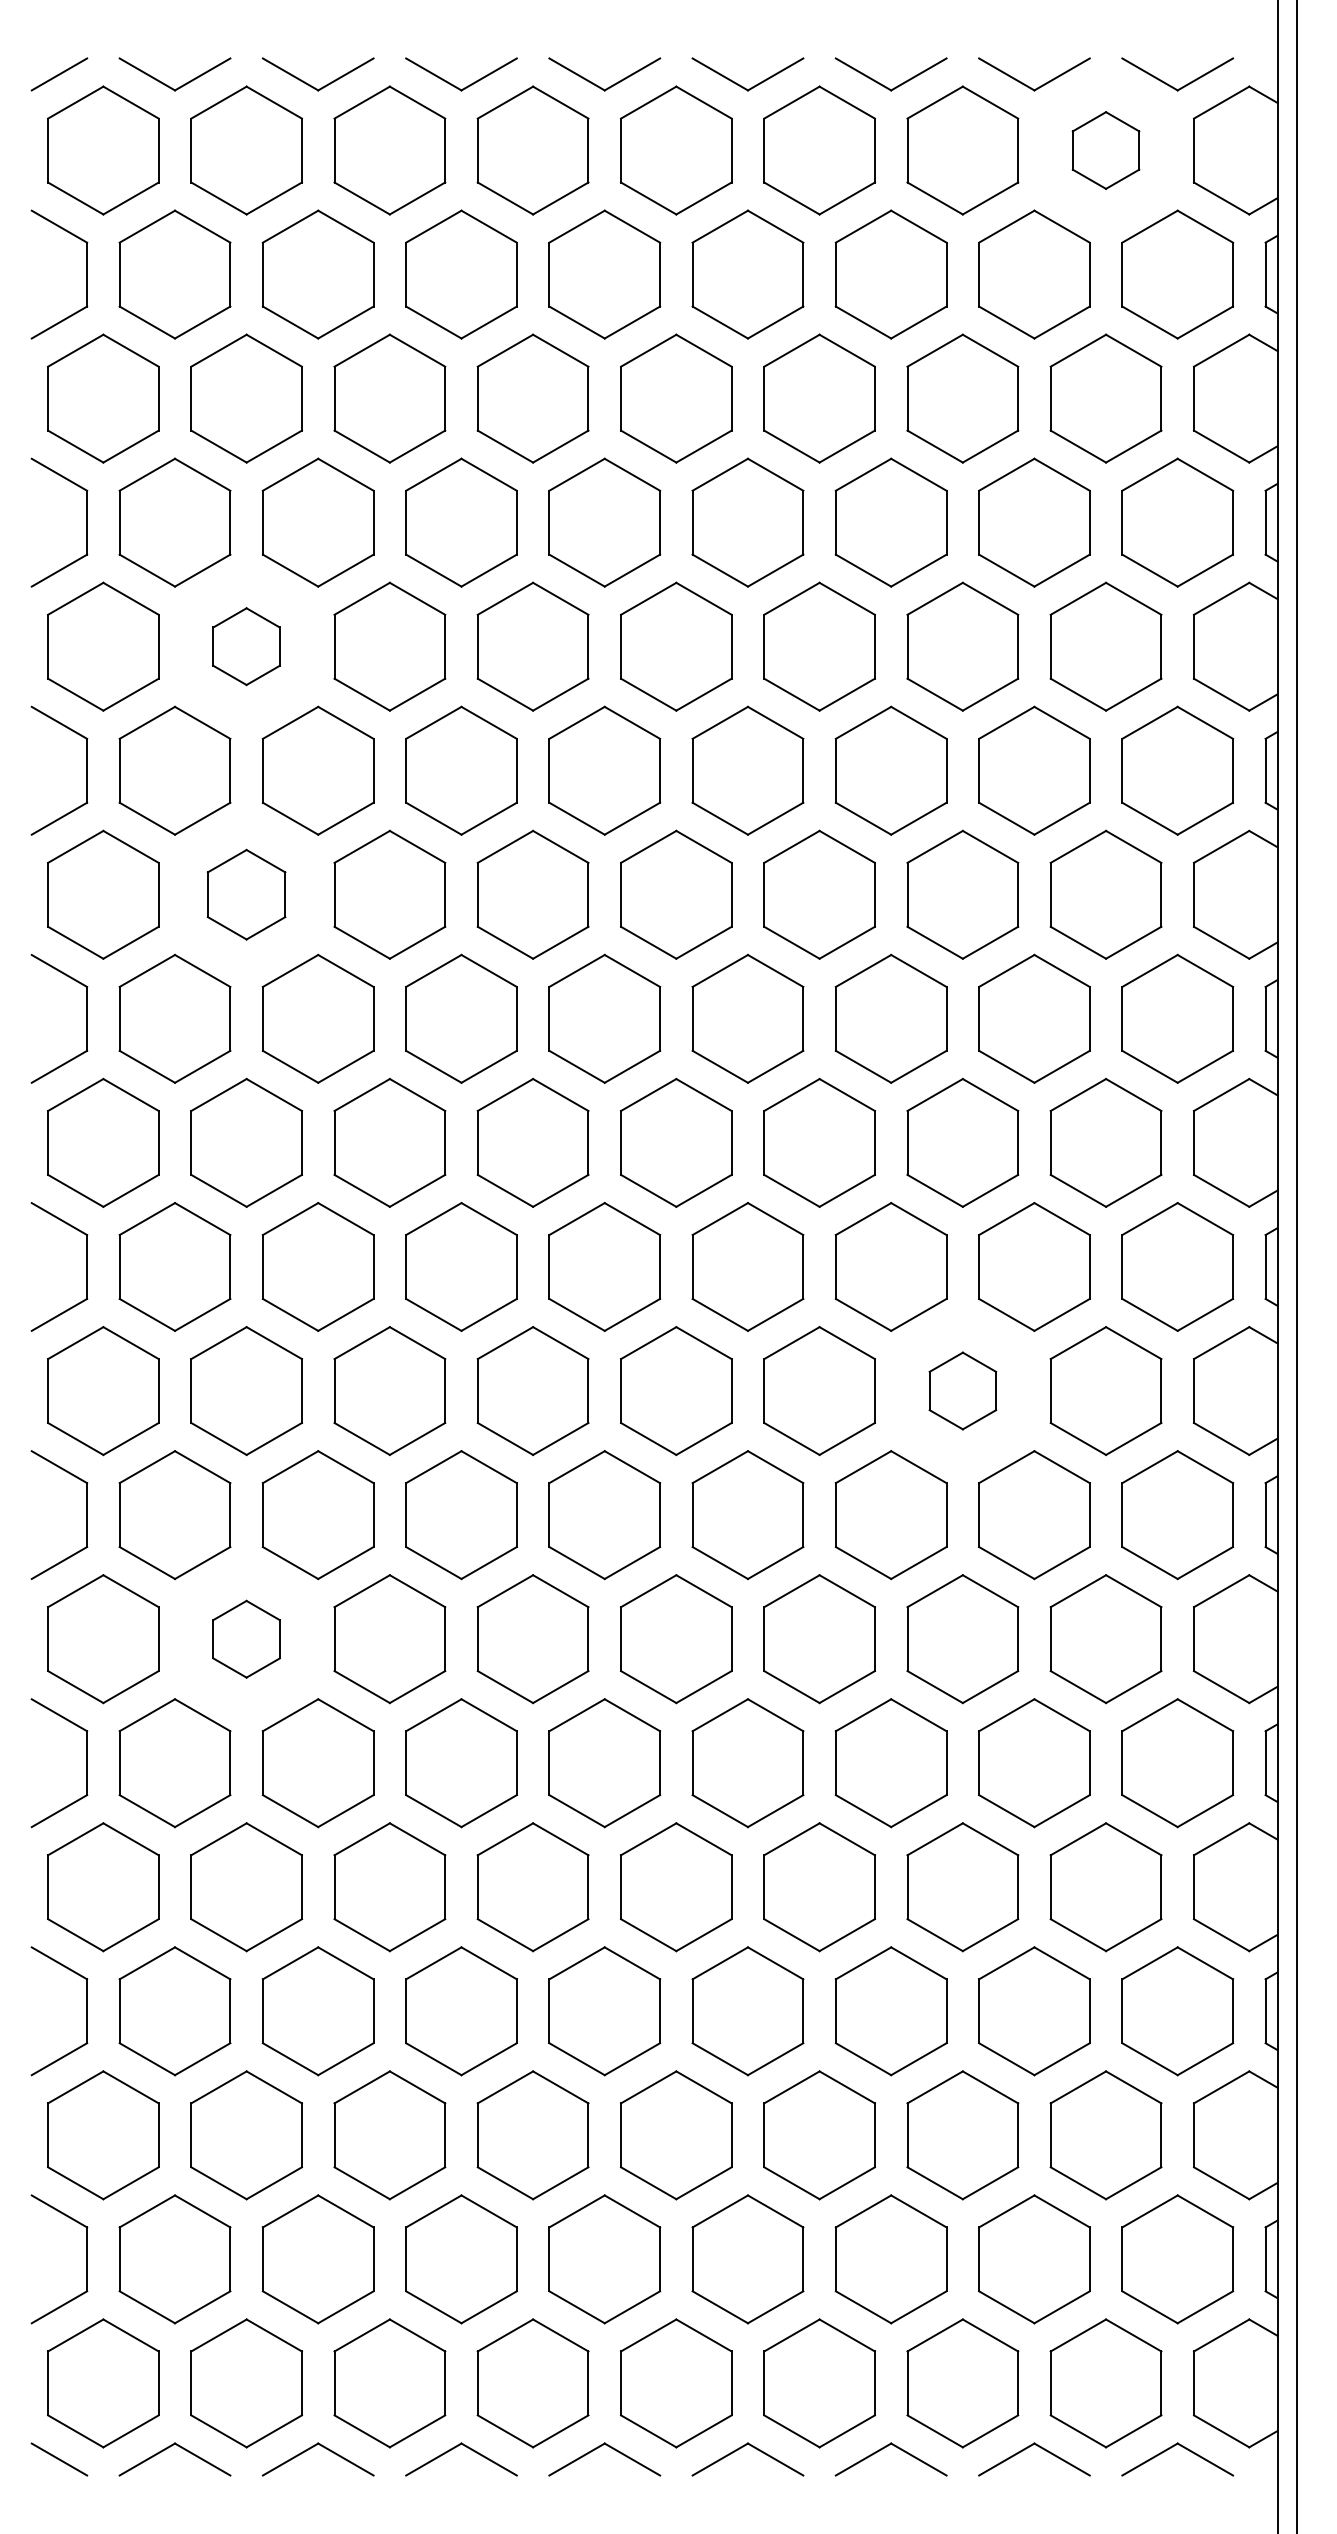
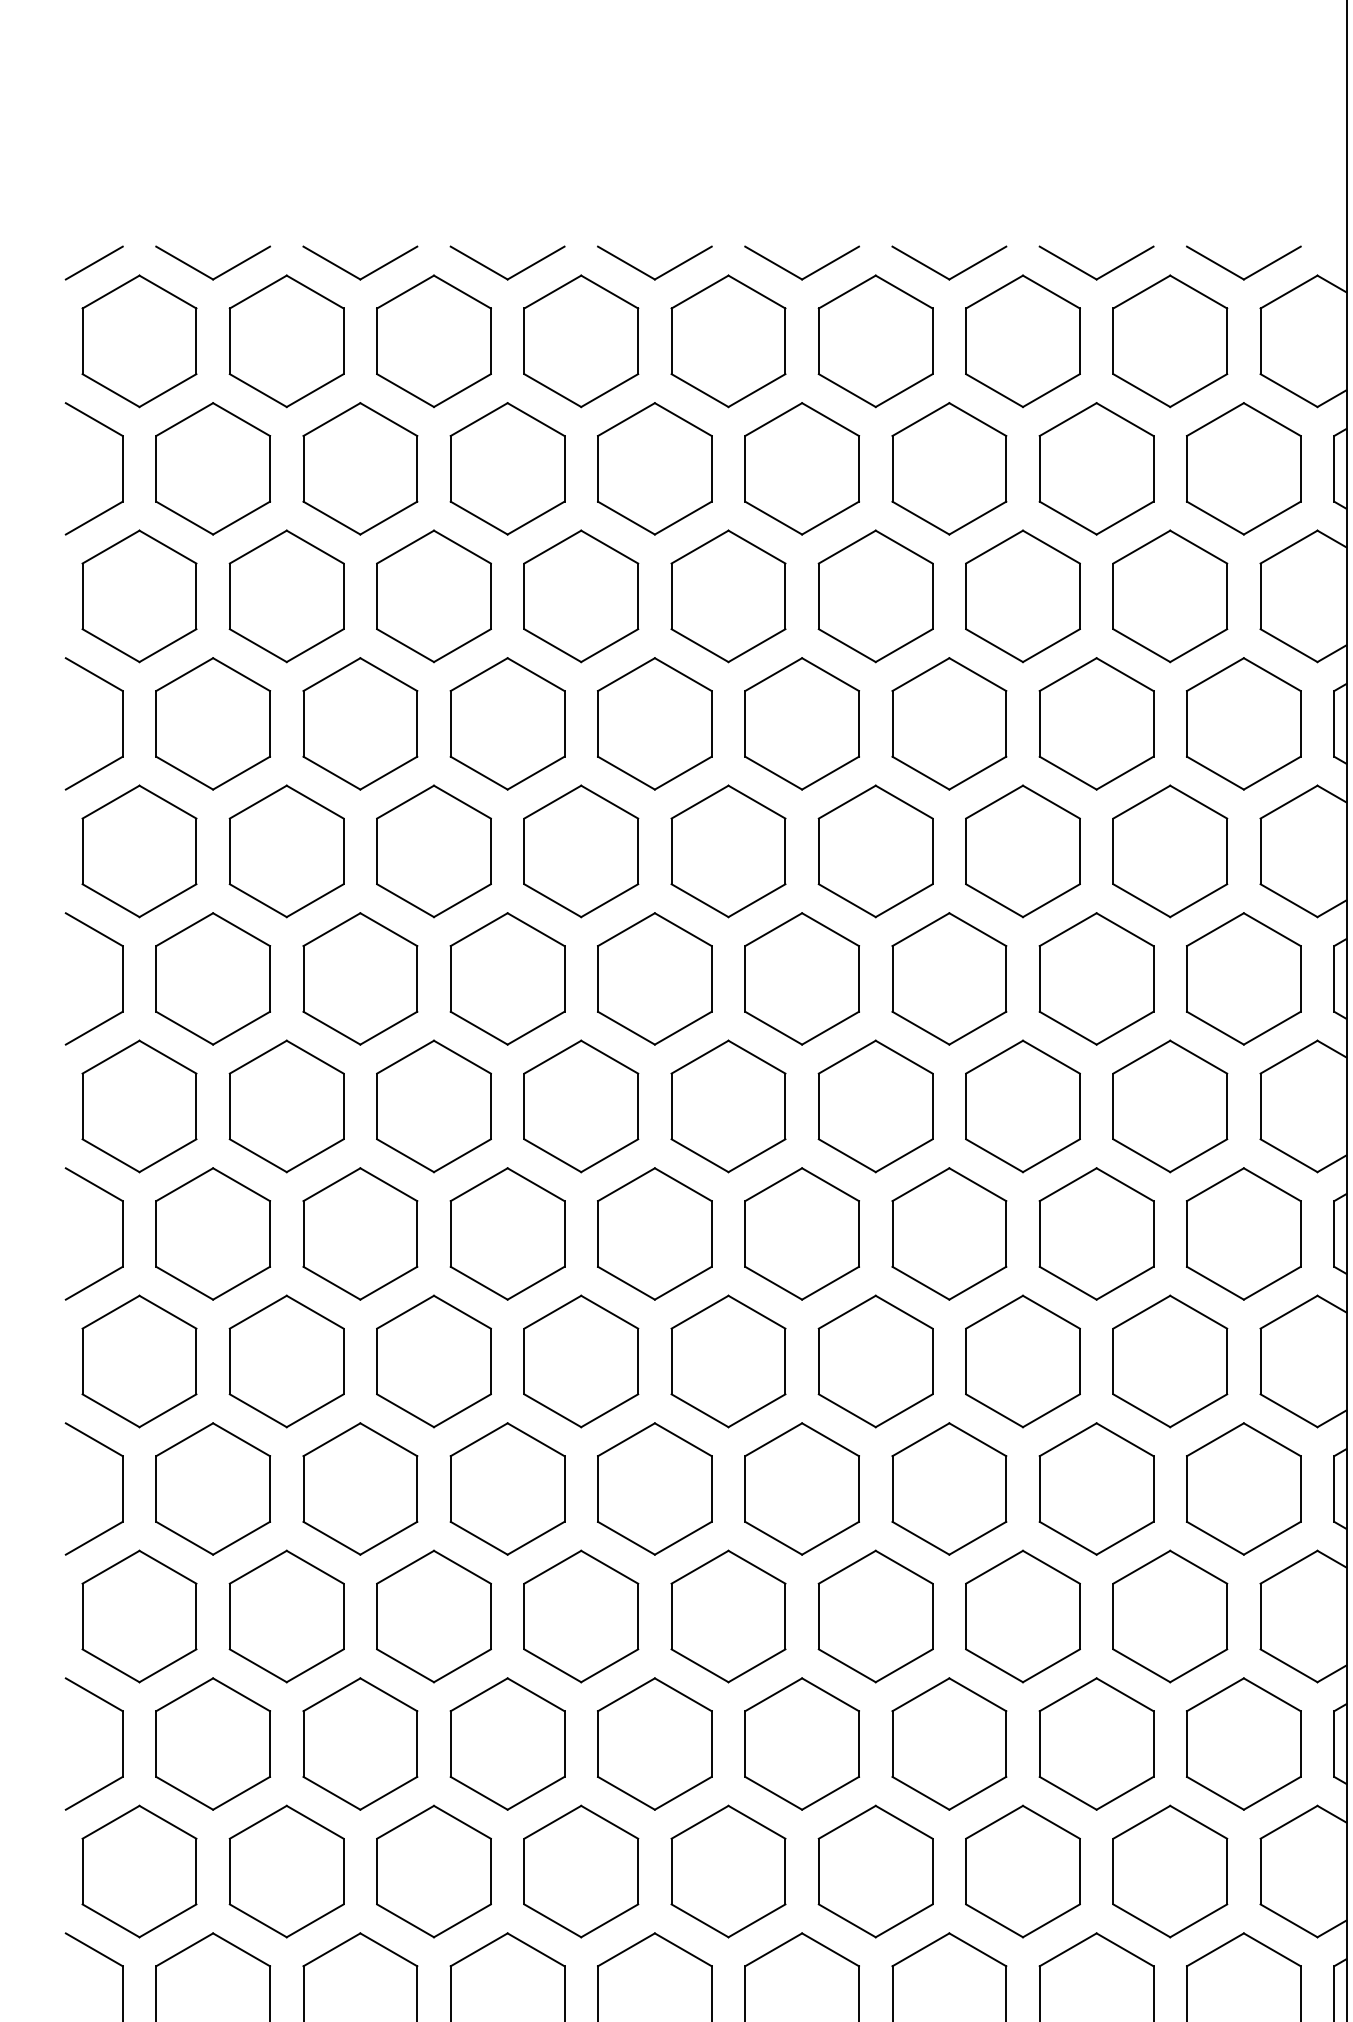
part: (1105, 150) -> (1169, 341), size x1.67
part: (246, 646) -> (286, 851), size x1.67
part: (246, 894) -> (286, 1106), size x1.43
part: (962, 1390) -> (1022, 1615), size x1.67
part: (246, 1639) -> (286, 1871), size x1.67

